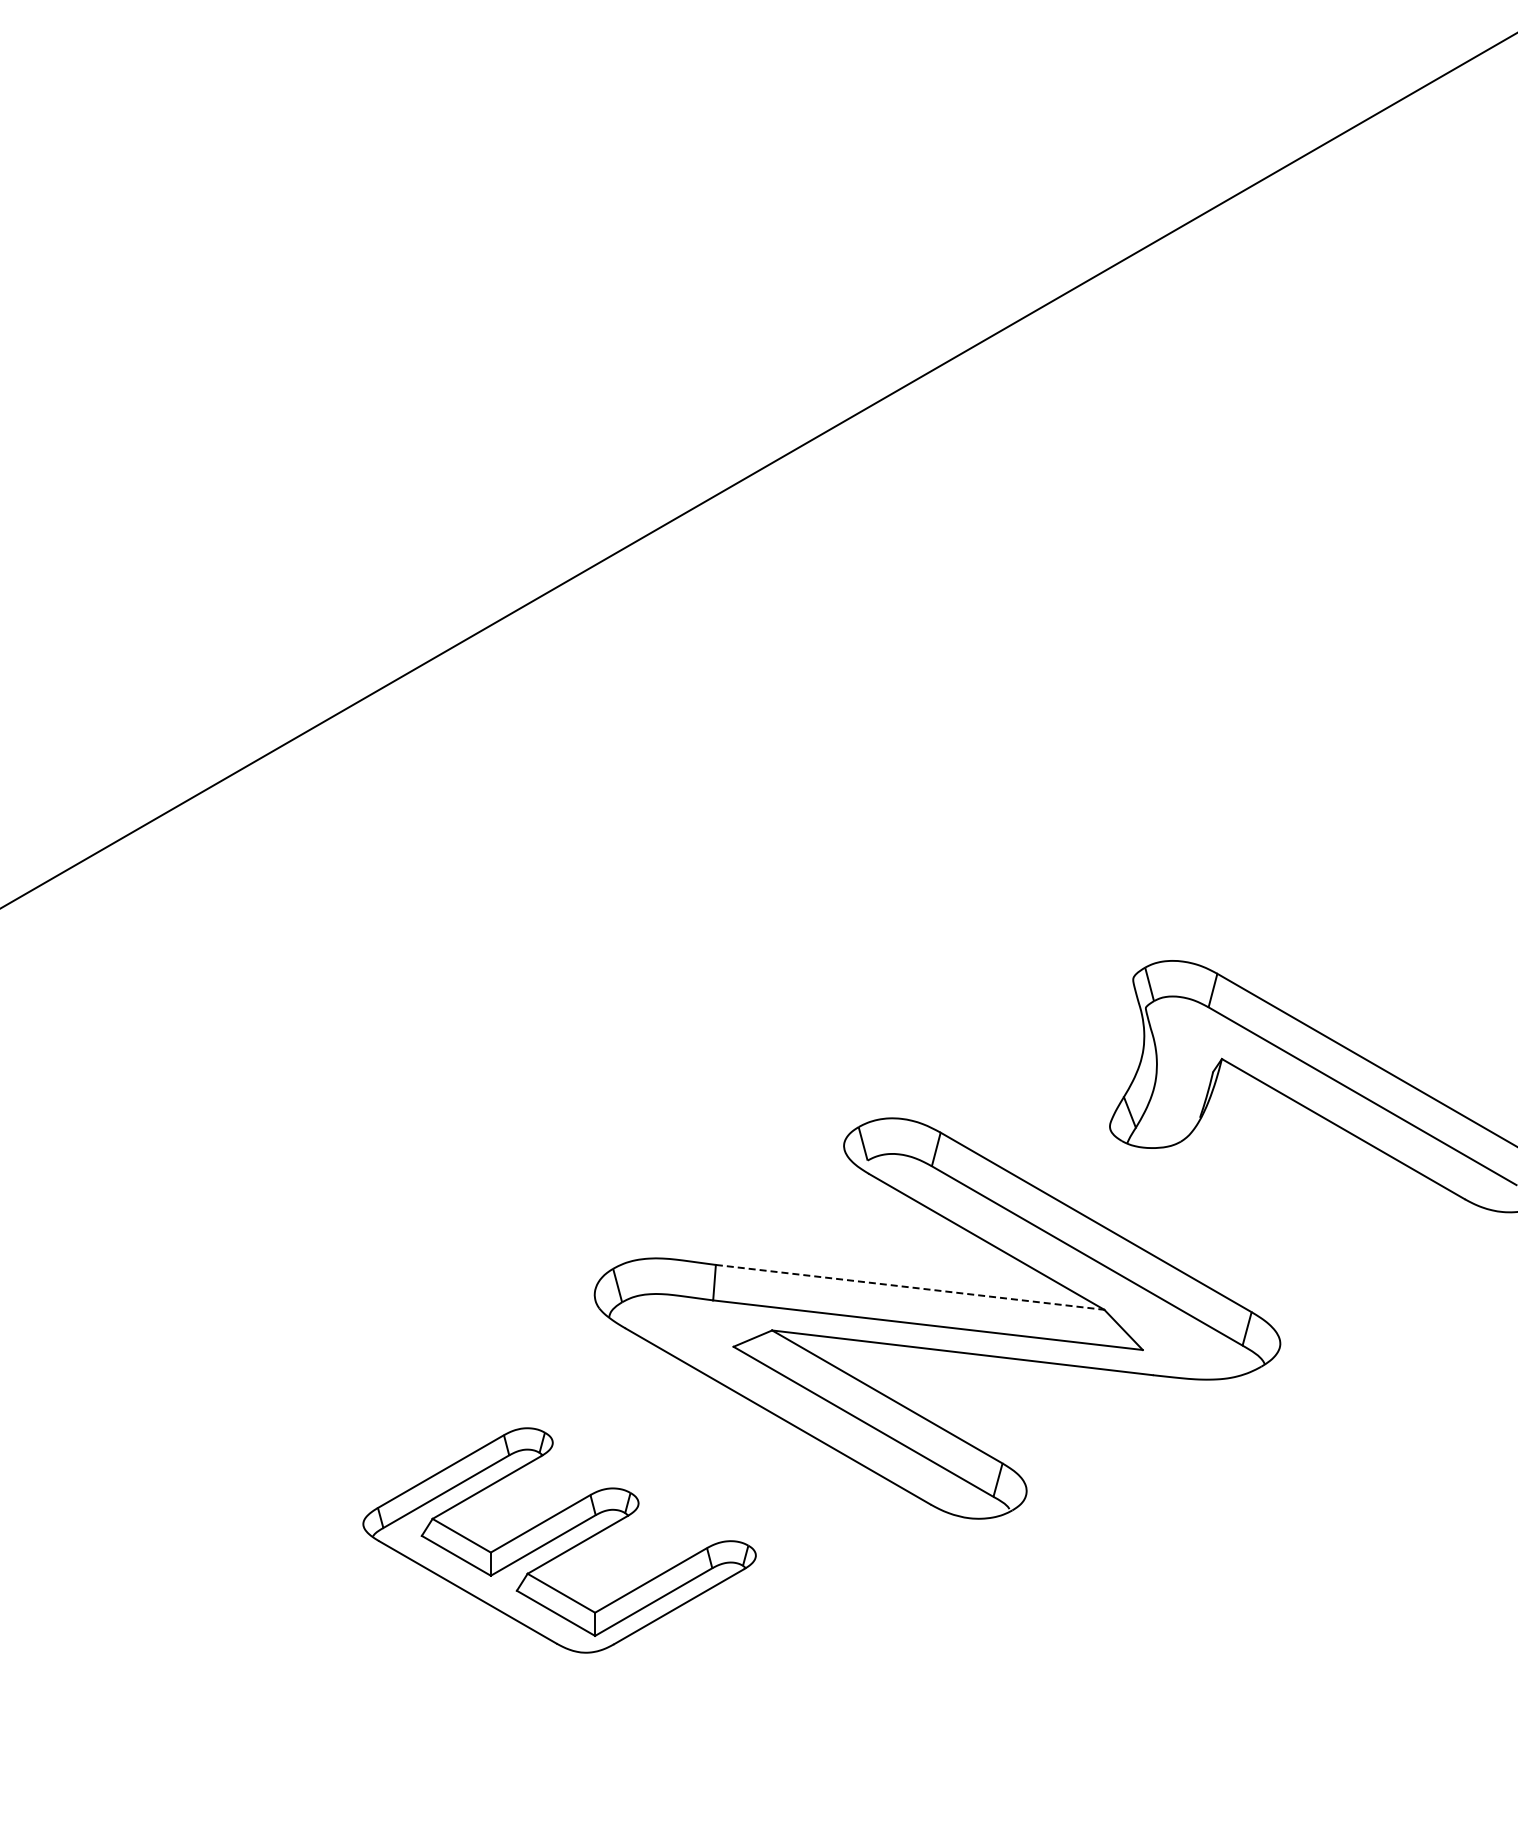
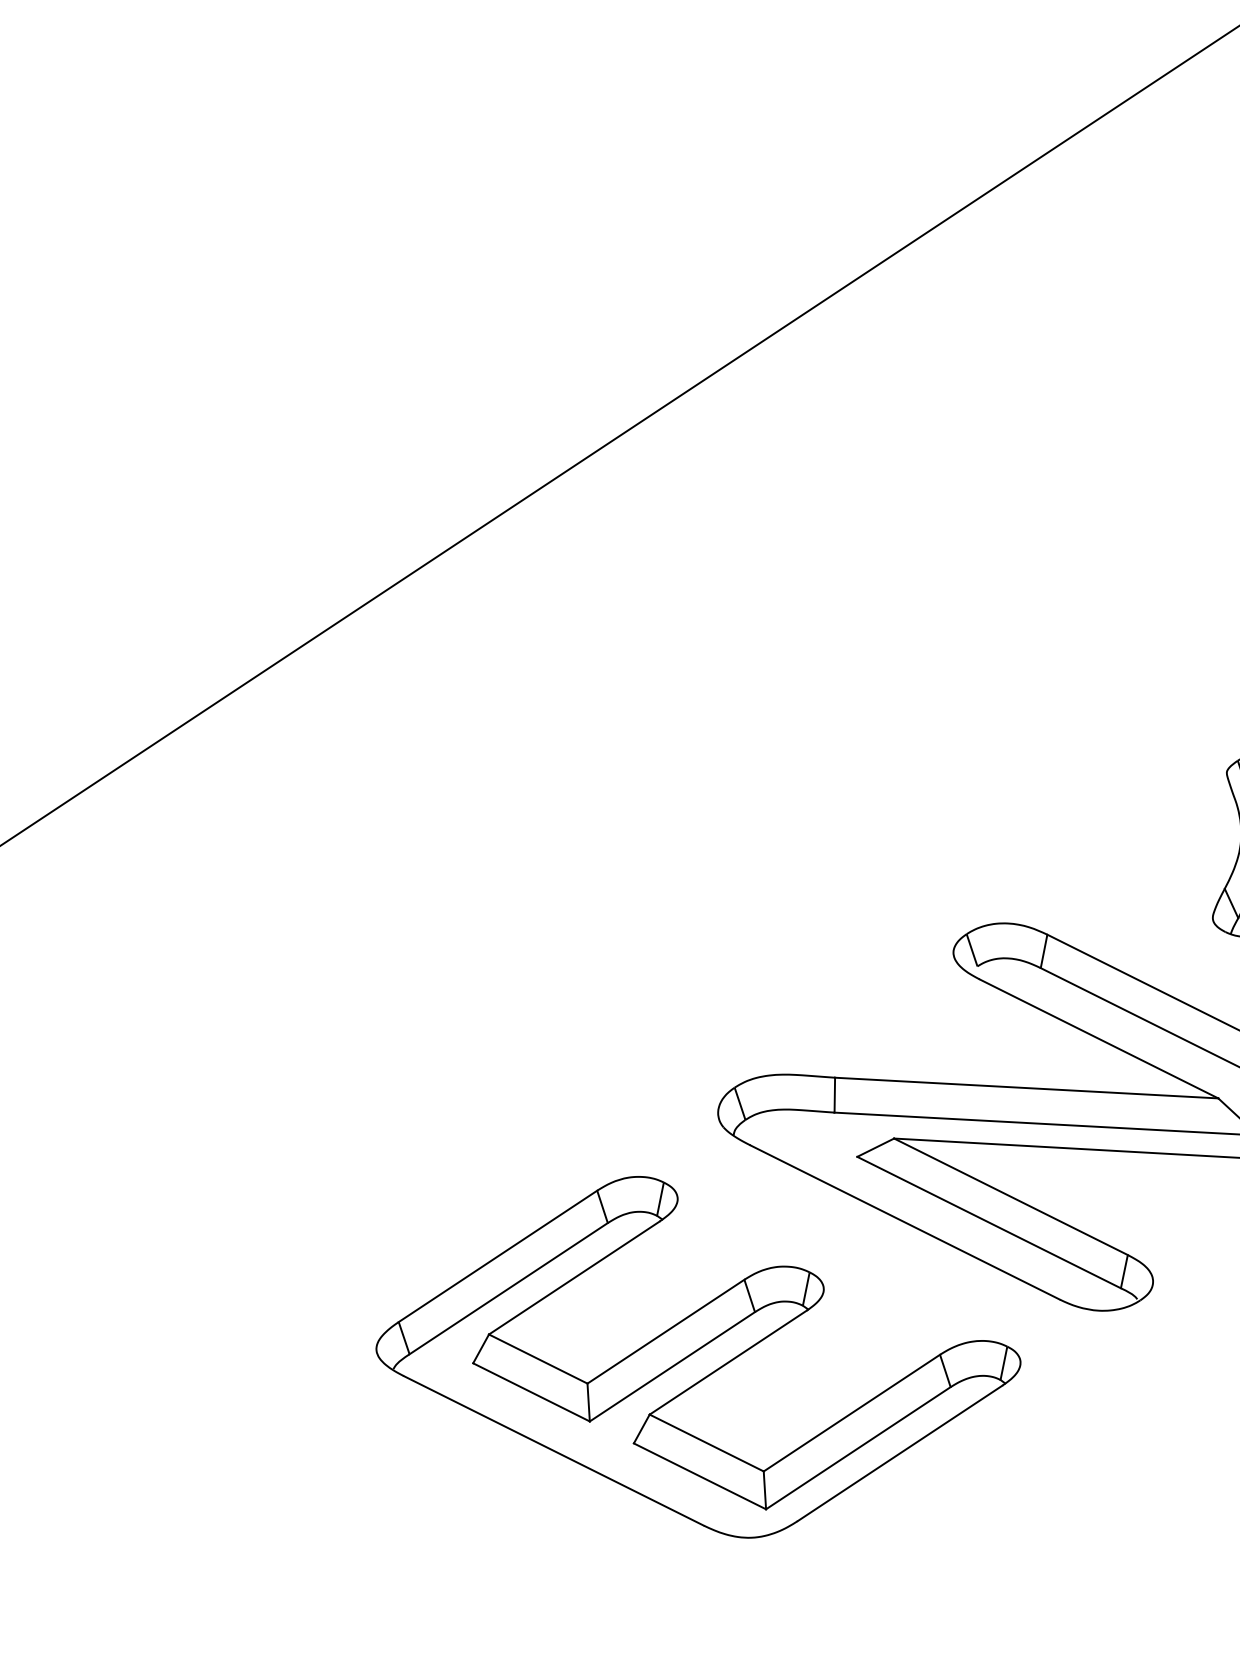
line: (910, 1287) -> (1027, 1088), dashed -> solid
part: (559, 1540) -> (698, 1357), size x1.67

